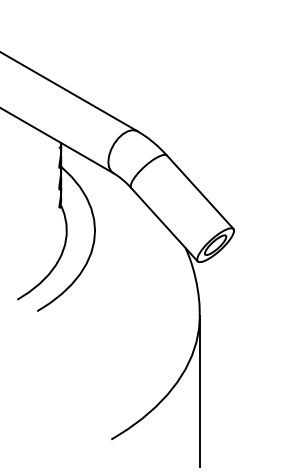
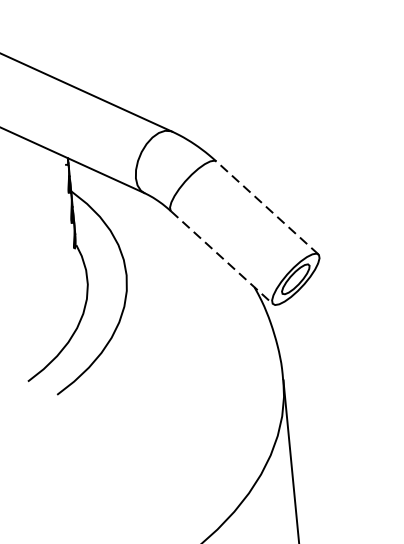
line: (200, 192) -> (267, 208), solid -> dashed
line: (164, 224) -> (222, 257), solid -> dashed

